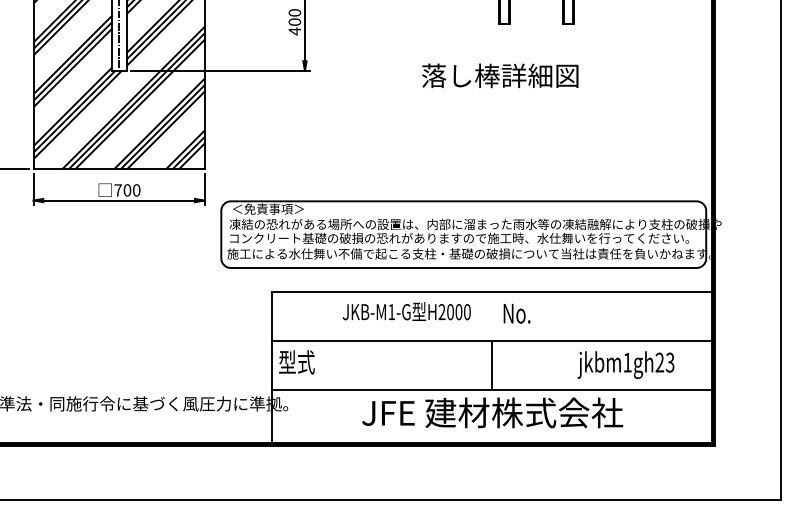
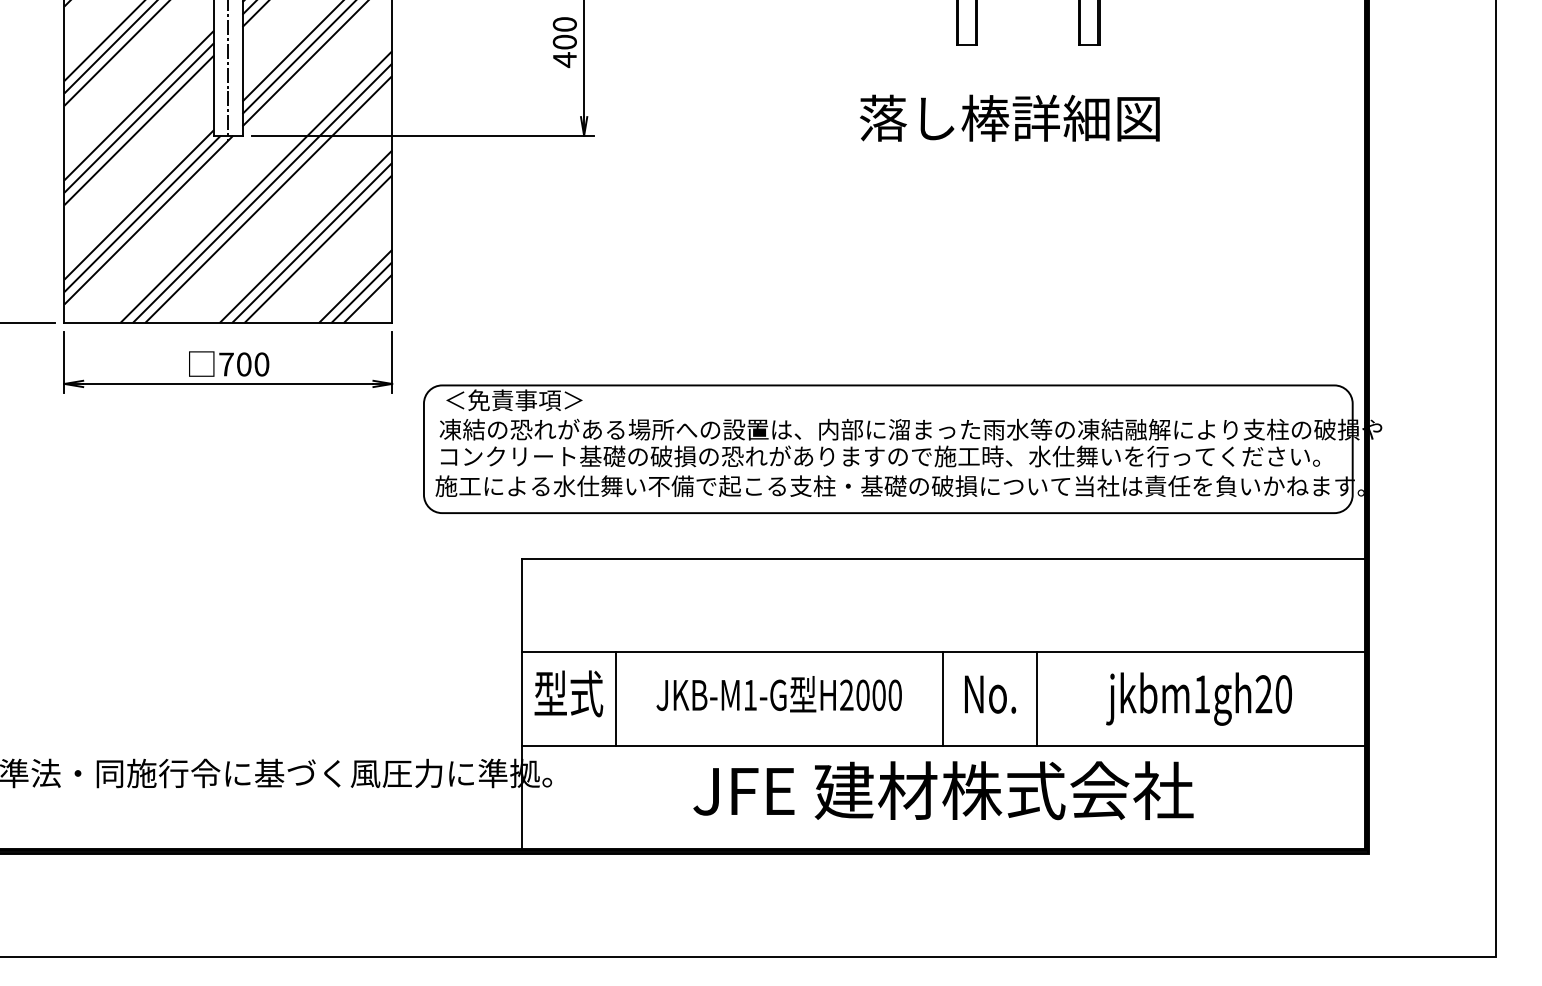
text: (500, 75) -> (1010, 117), moved
text: (406, 311) -> (778, 694), moved
text: (516, 313) -> (989, 694), moved
text: (669, 362) -> (1282, 694), jkbm1gh23 -> jkbm1gh20
line: (321, 364) -> (615, 697), added
line: (541, 364) -> (1037, 697), added

